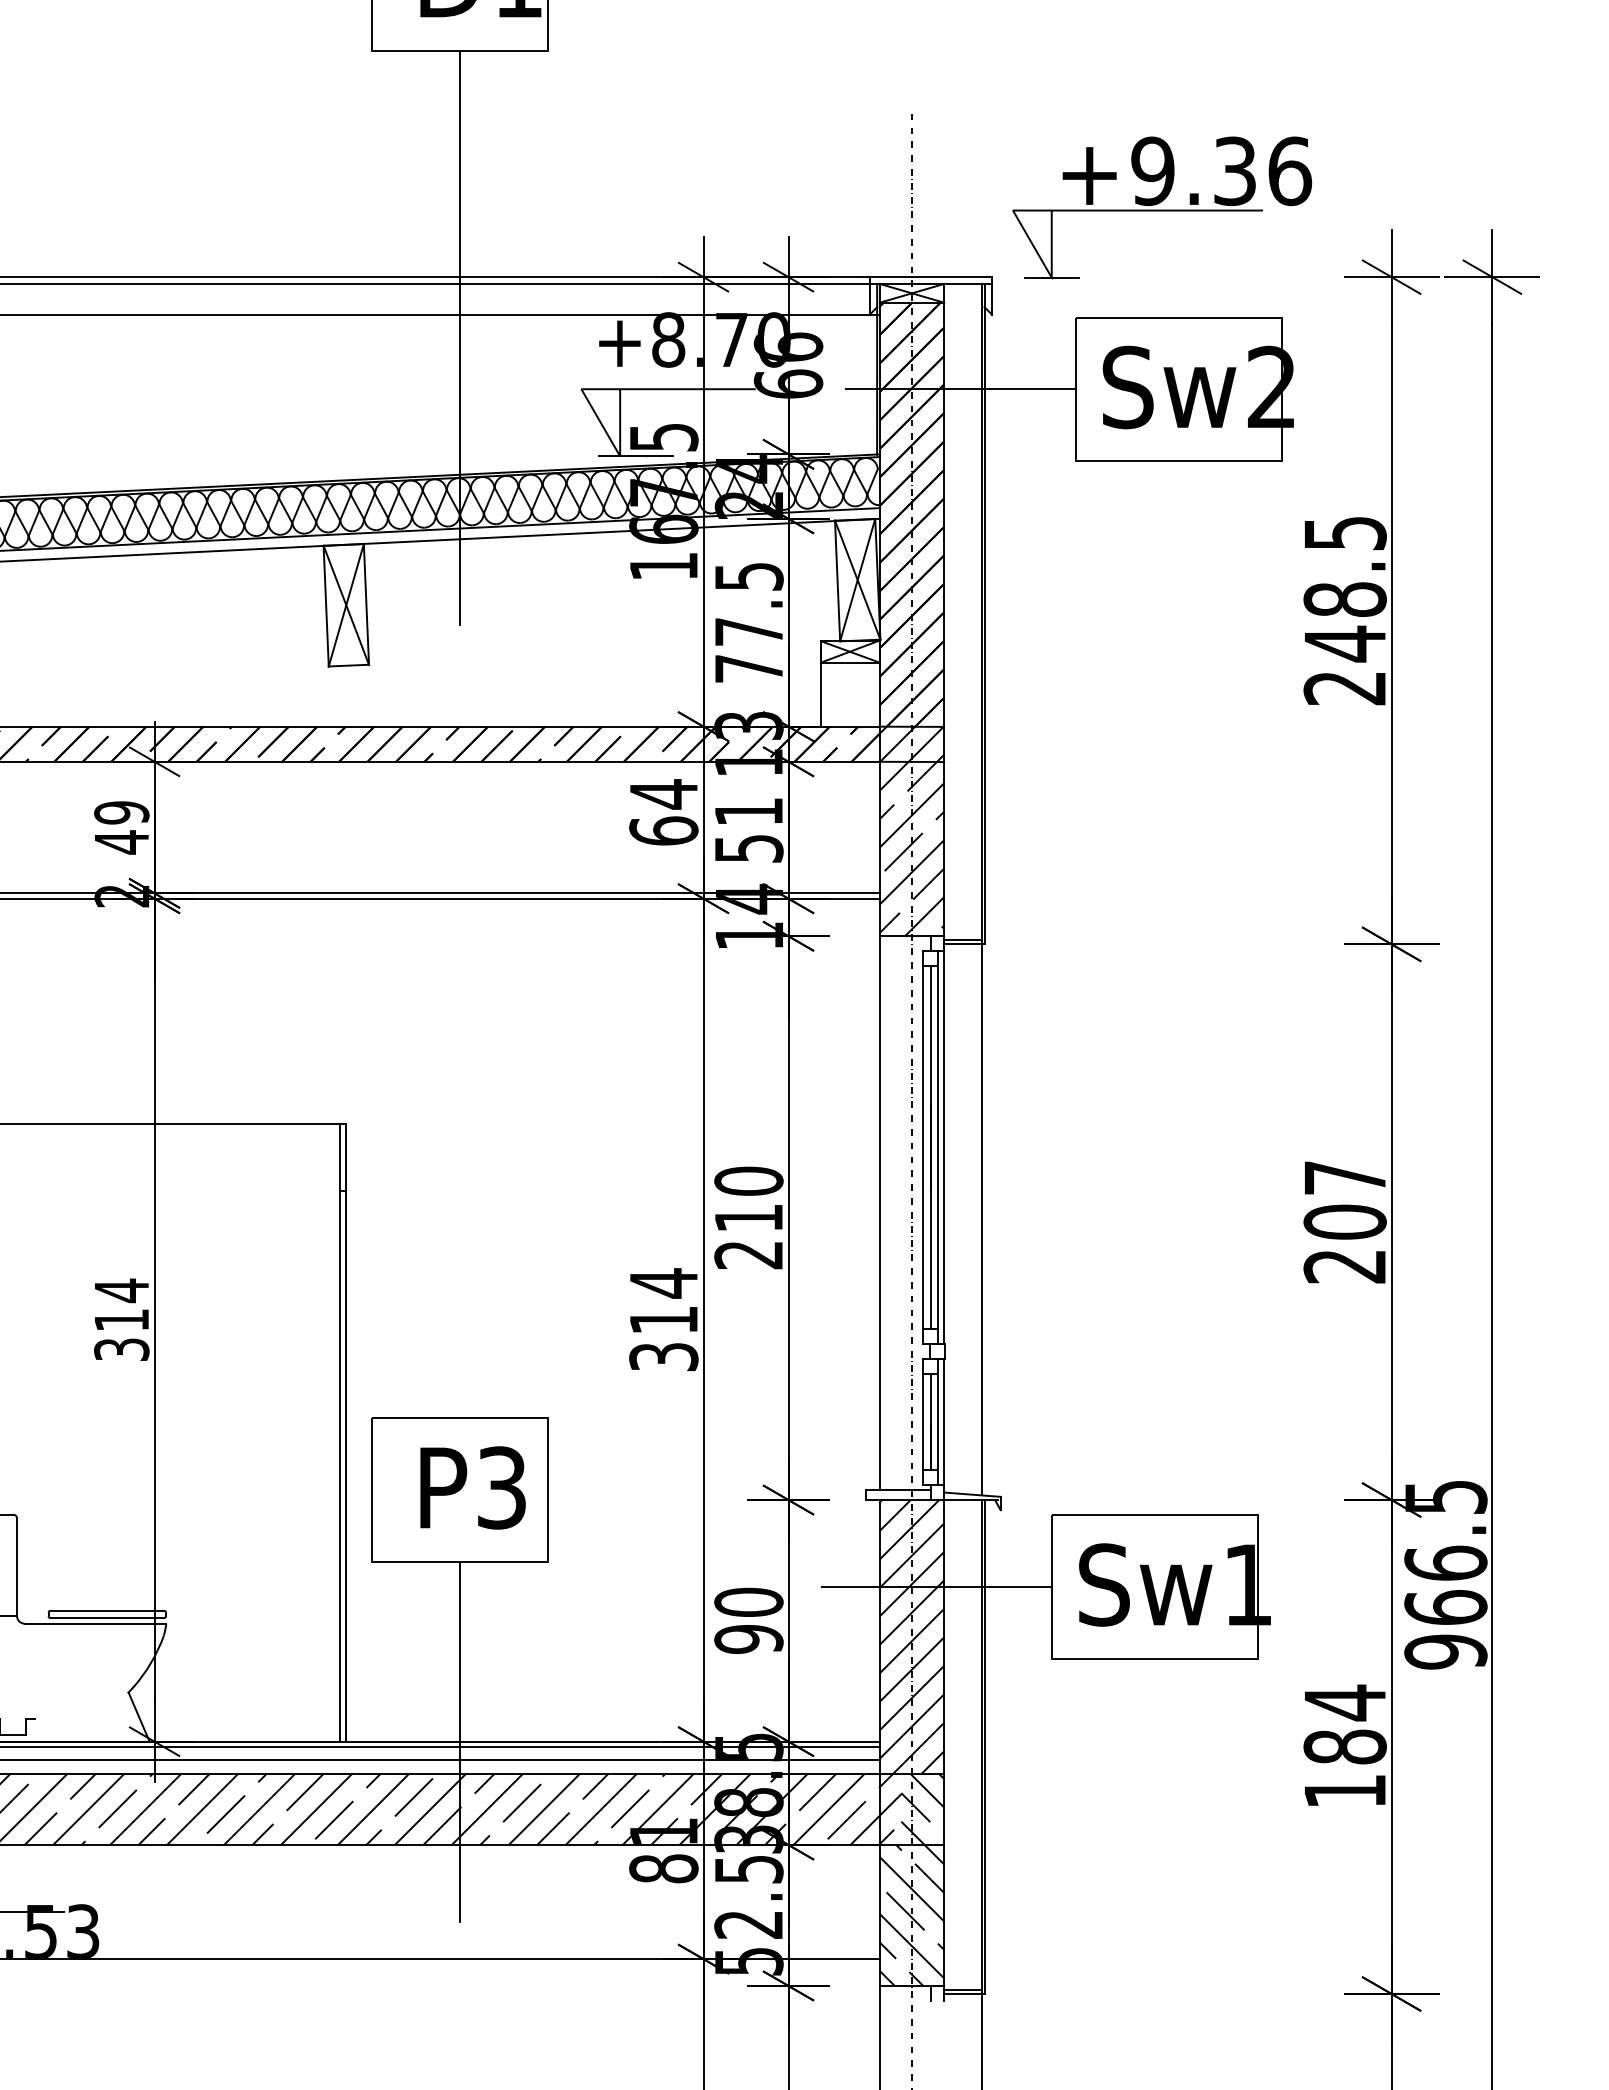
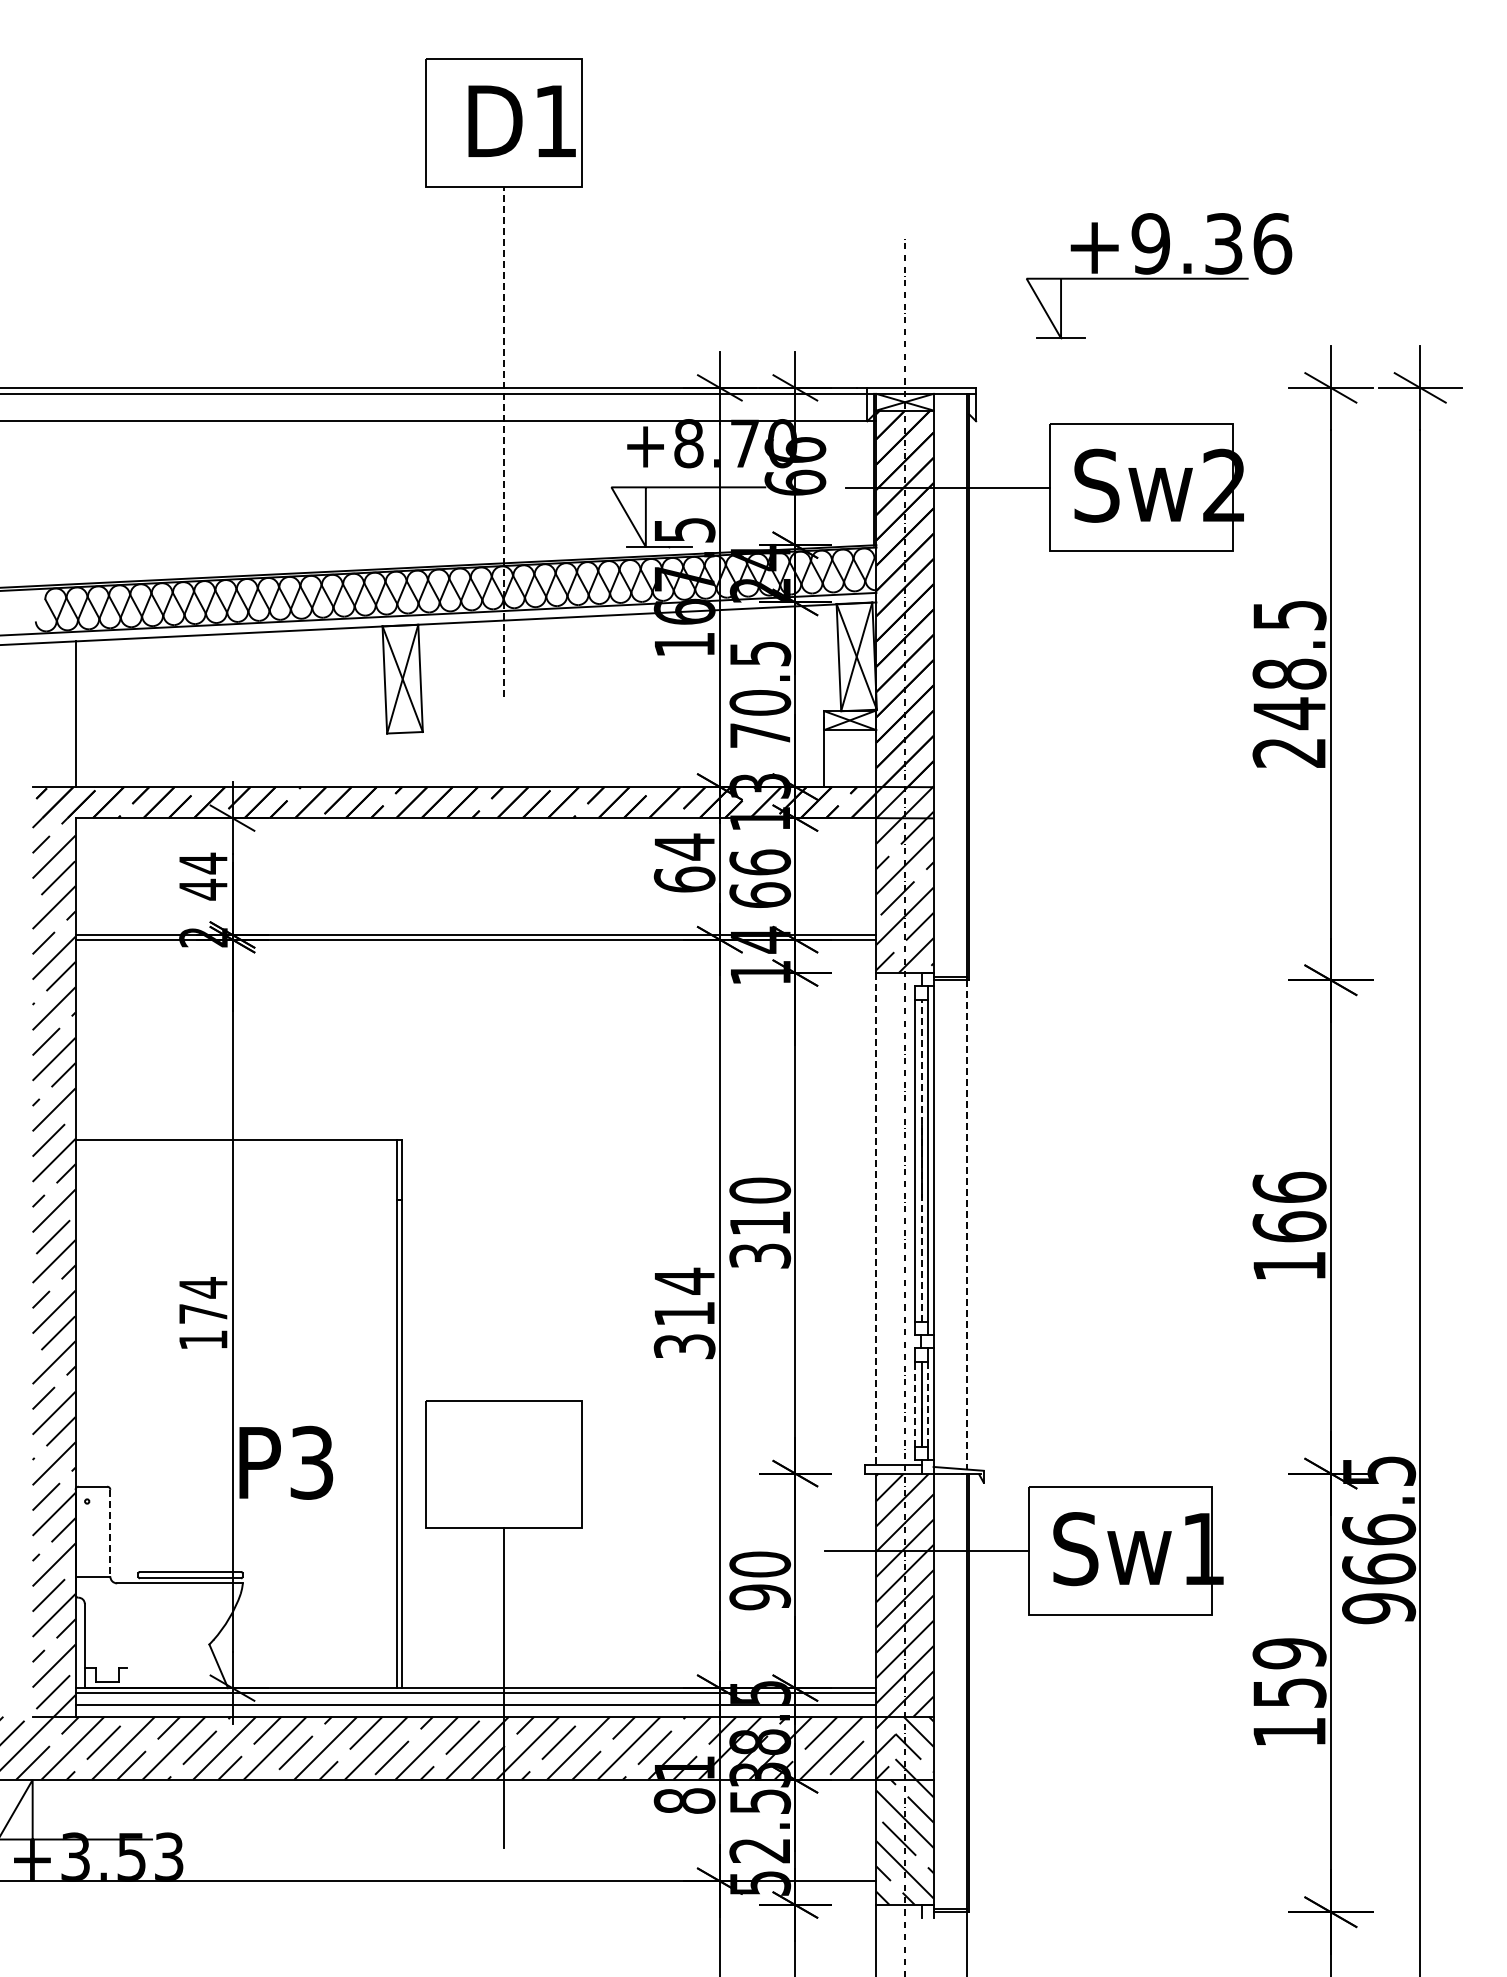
part: (1162, 208) -> (1159, 276), moved
line: (459, 337) -> (503, 441), solid -> dashed
text: (749, 631) -> (760, 702), 77.5 -> 70.5
text: (121, 812) -> (203, 863), 49 -> 44
text: (749, 829) -> (760, 878), 51 -> 66
line: (930, 1147) -> (921, 1160), solid -> dashed
line: (879, 1212) -> (876, 1218), solid -> dashed
line: (981, 1219) -> (966, 1224), solid -> dashed
text: (1345, 1221) -> (1289, 1226), 207 -> 166
text: (749, 1254) -> (760, 1255), 210 -> 310
text: (121, 1335) -> (203, 1327), 314 -> 174
line: (923, 1422) -> (915, 1404), solid -> dashed
line: (938, 1422) -> (928, 1404), solid -> dashed
text: (473, 1487) -> (286, 1462), moved
line: (17, 1567) -> (110, 1533), solid -> dashed
text: (1345, 1724) -> (1289, 1672), 184 -> 159

